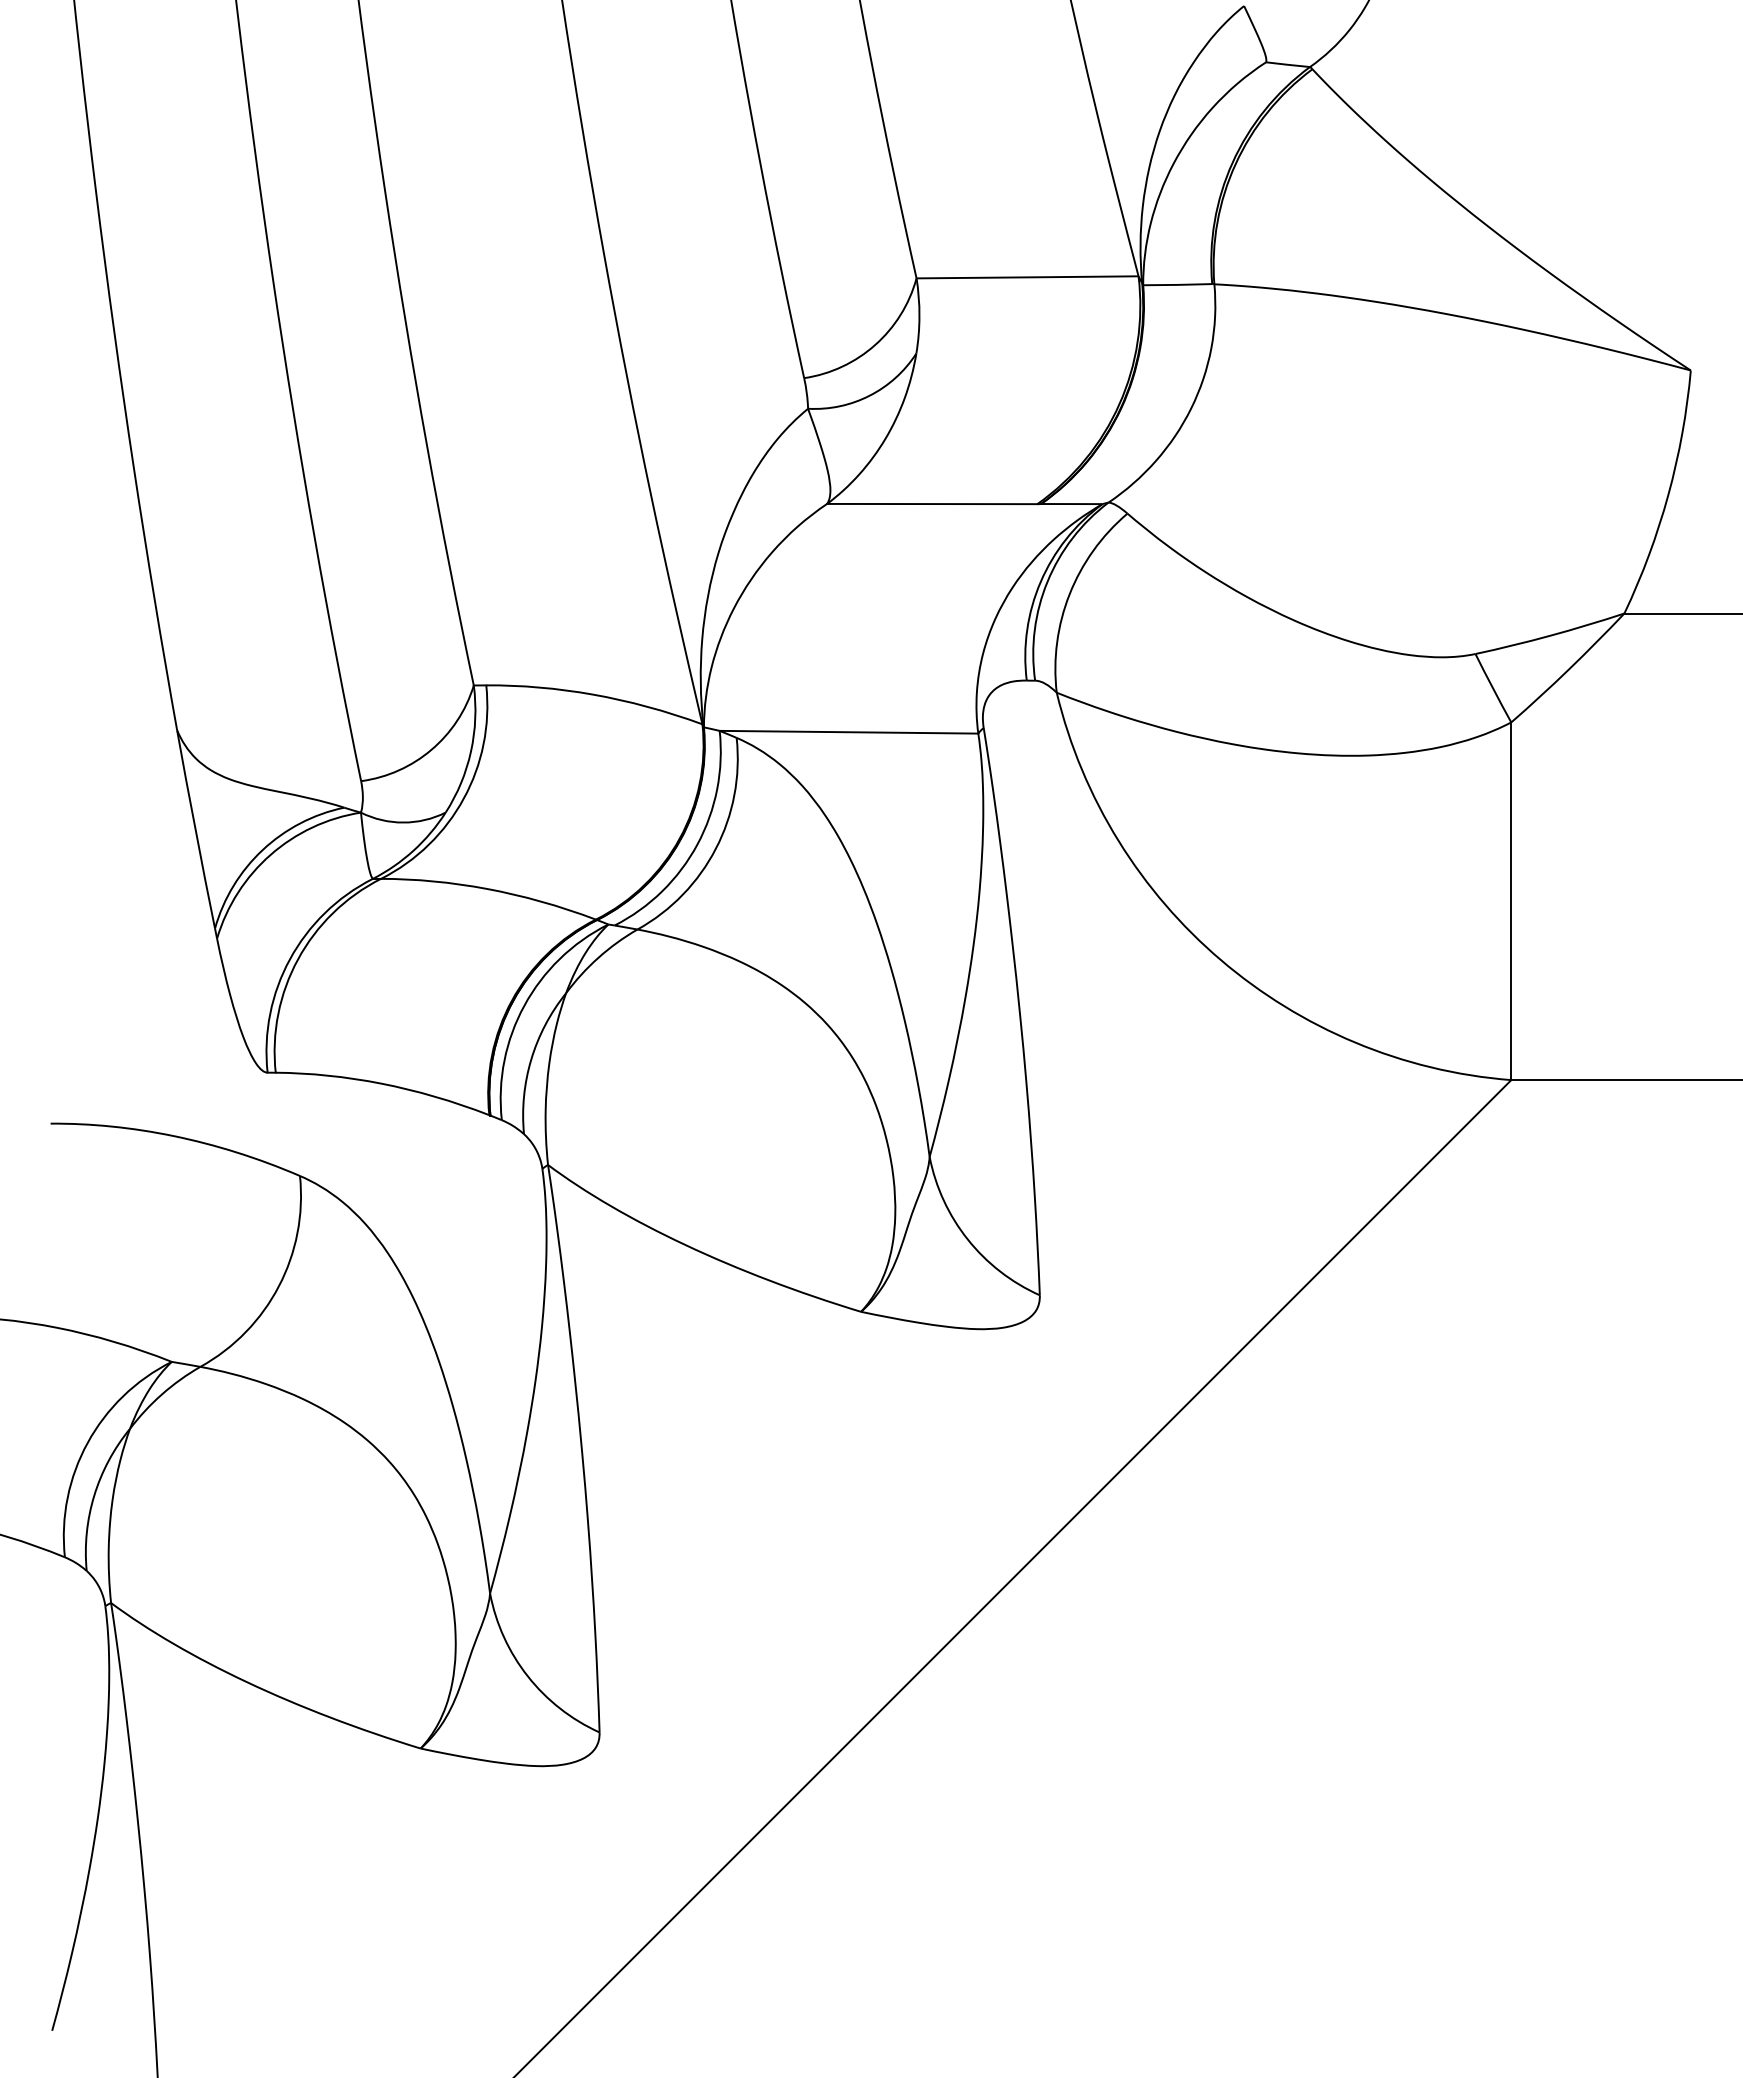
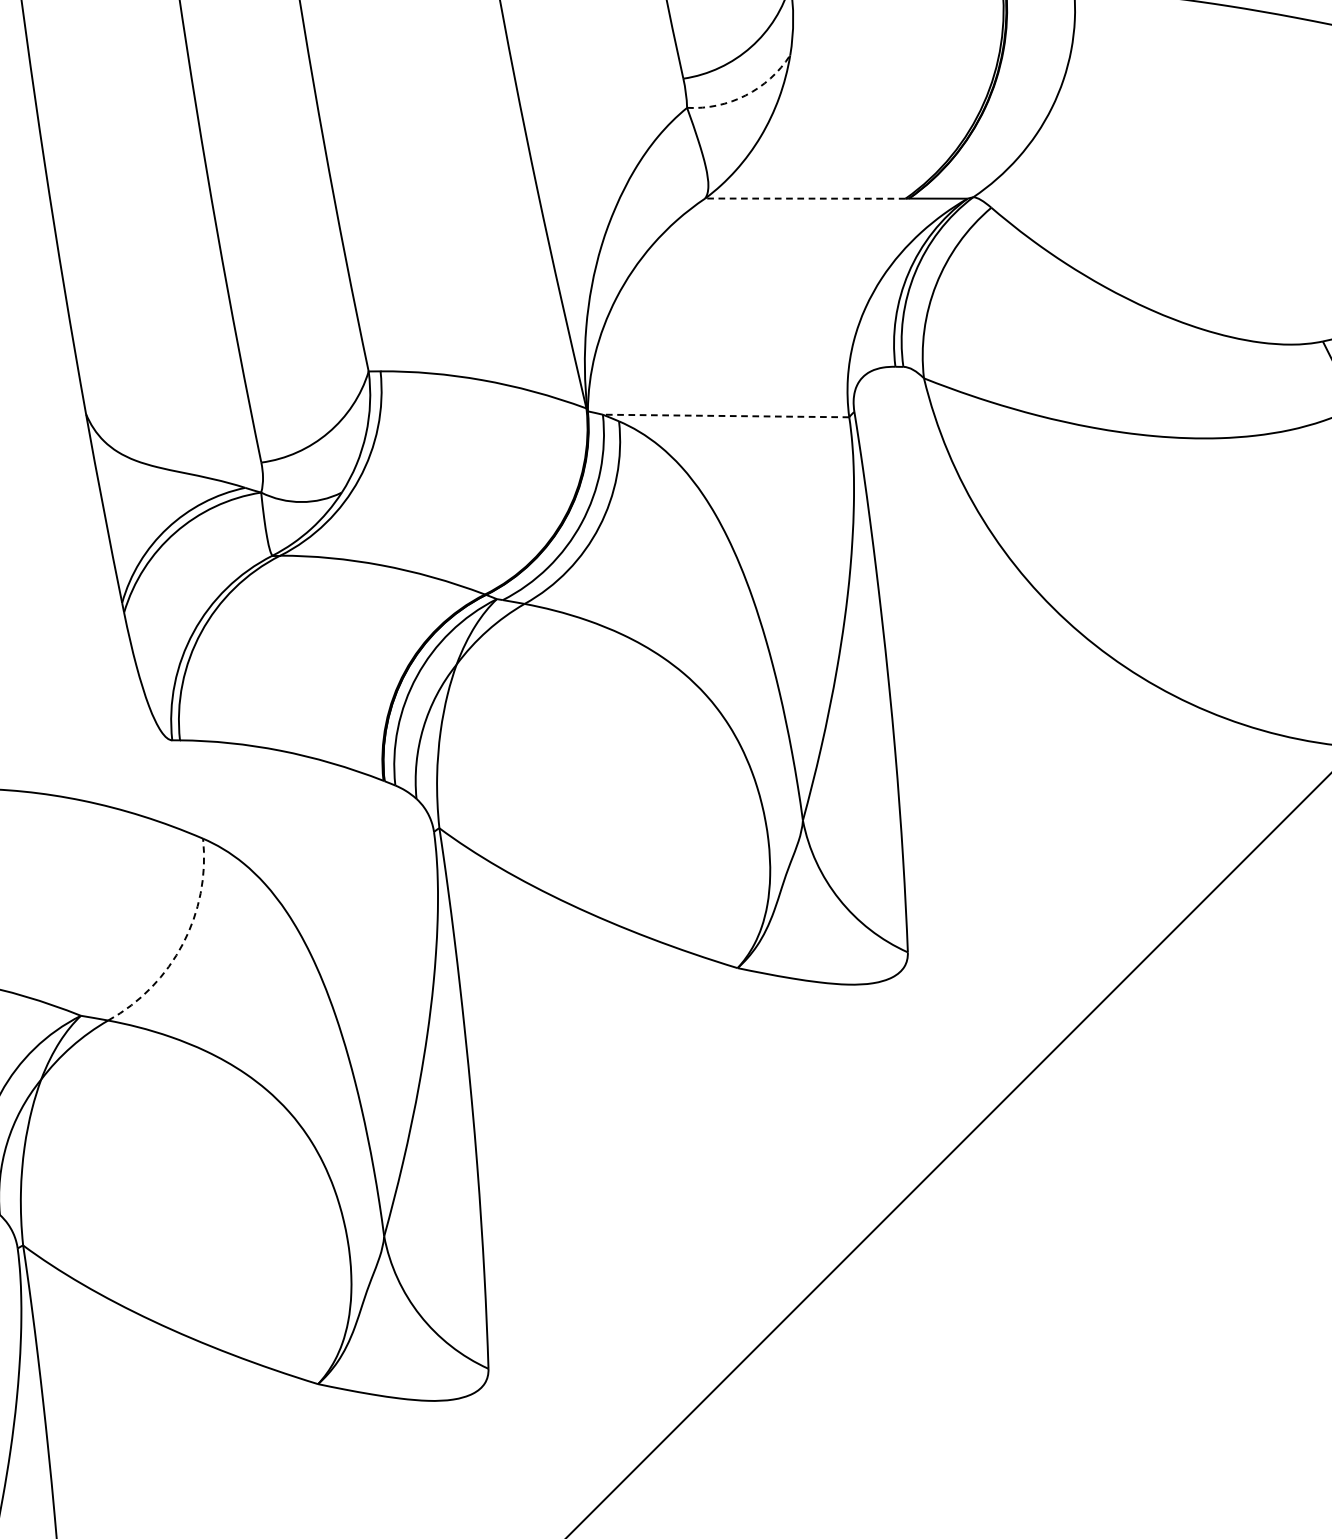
arc: (869, 395) -> (745, 95), solid -> dashed
line: (931, 504) -> (804, 199), solid -> dashed
line: (848, 732) -> (725, 416), solid -> dashed
arc: (278, 1286) -> (182, 943), solid -> dashed

